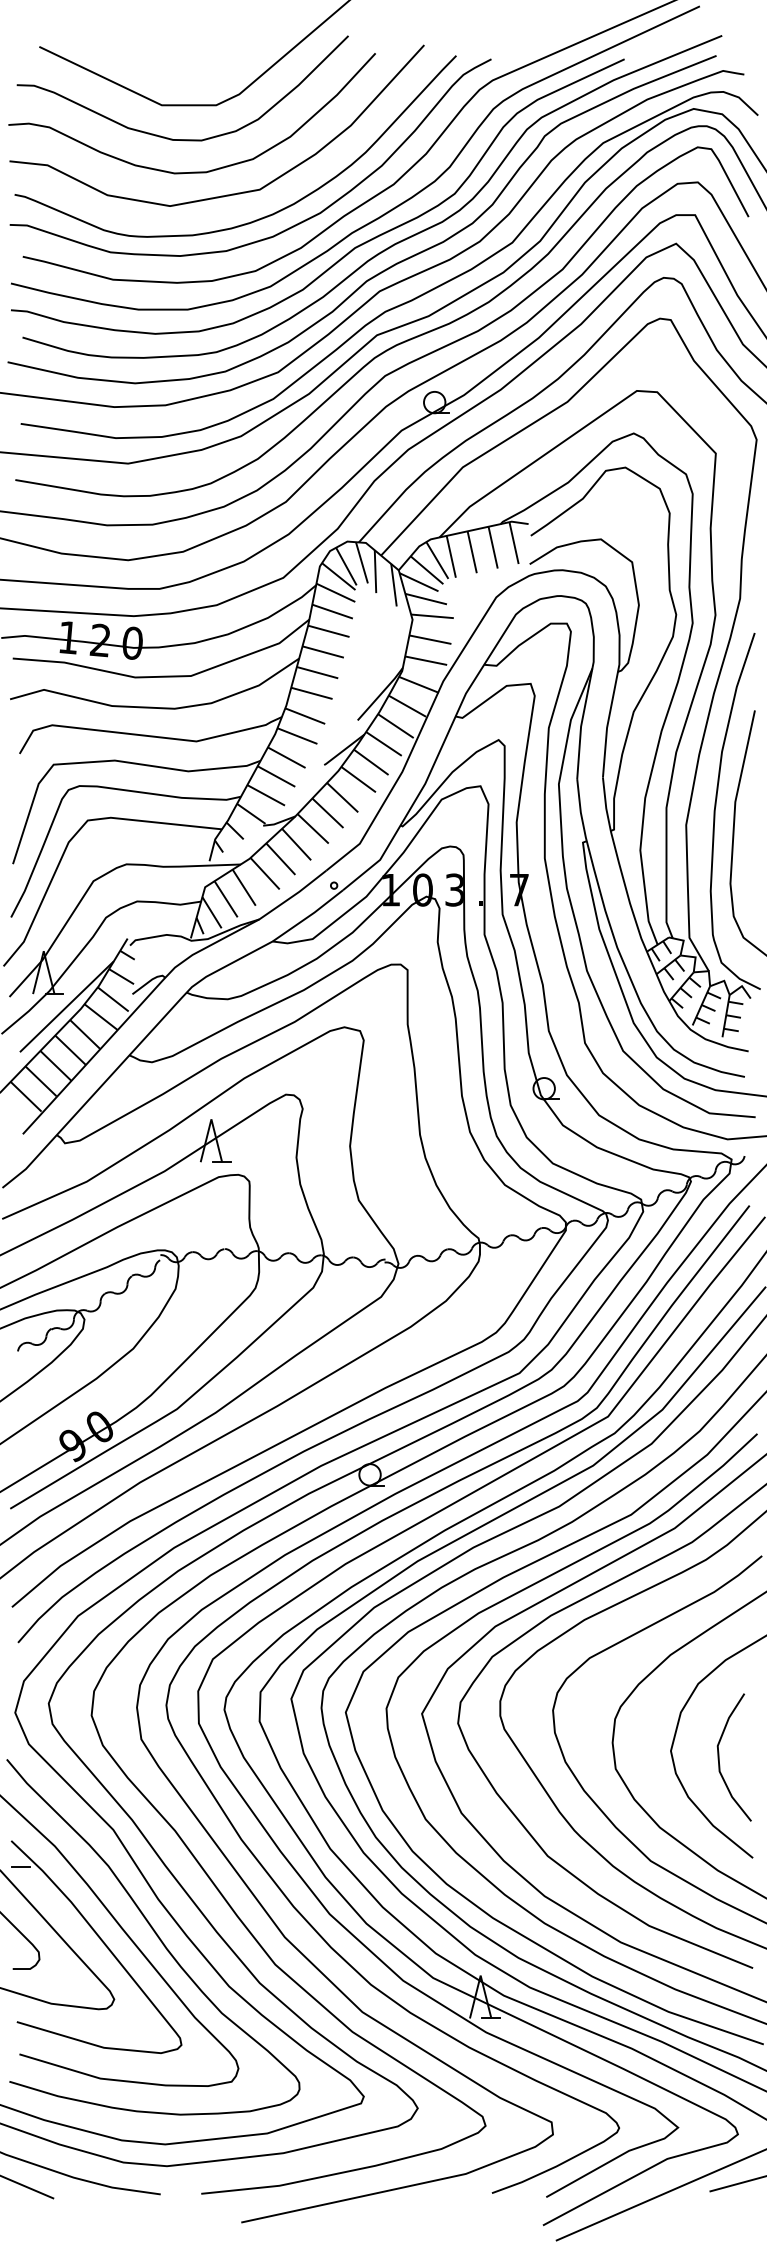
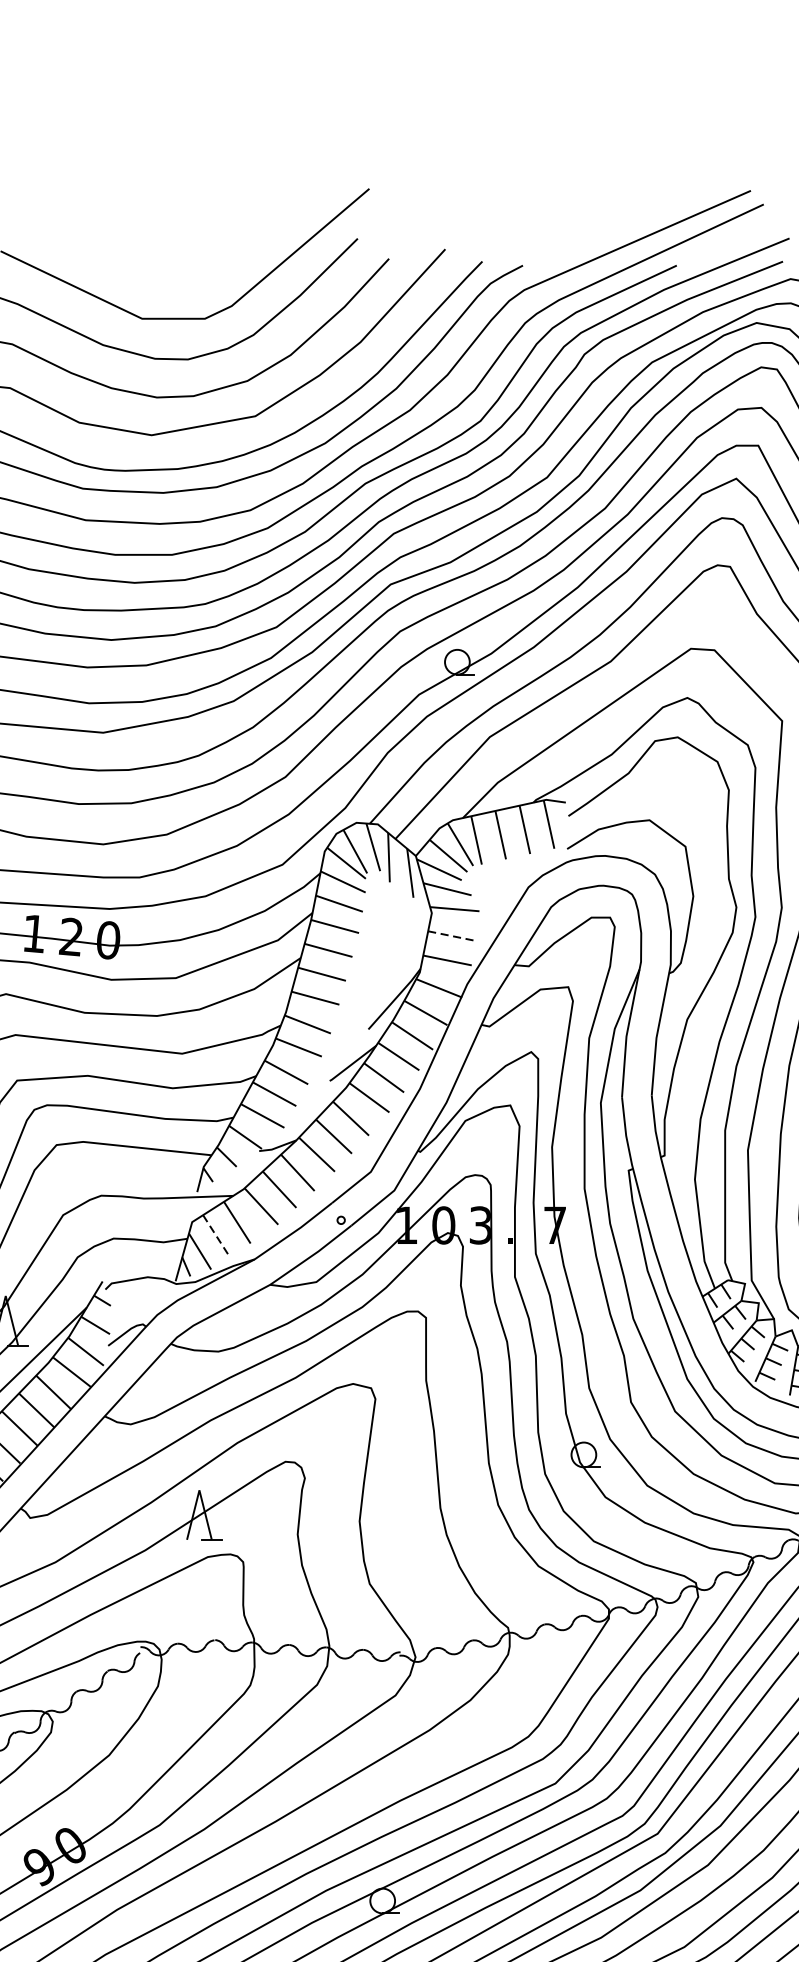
line: (430, 639) -> (452, 935), solid -> dashed
line: (226, 899) -> (216, 1236), solid -> dashed

